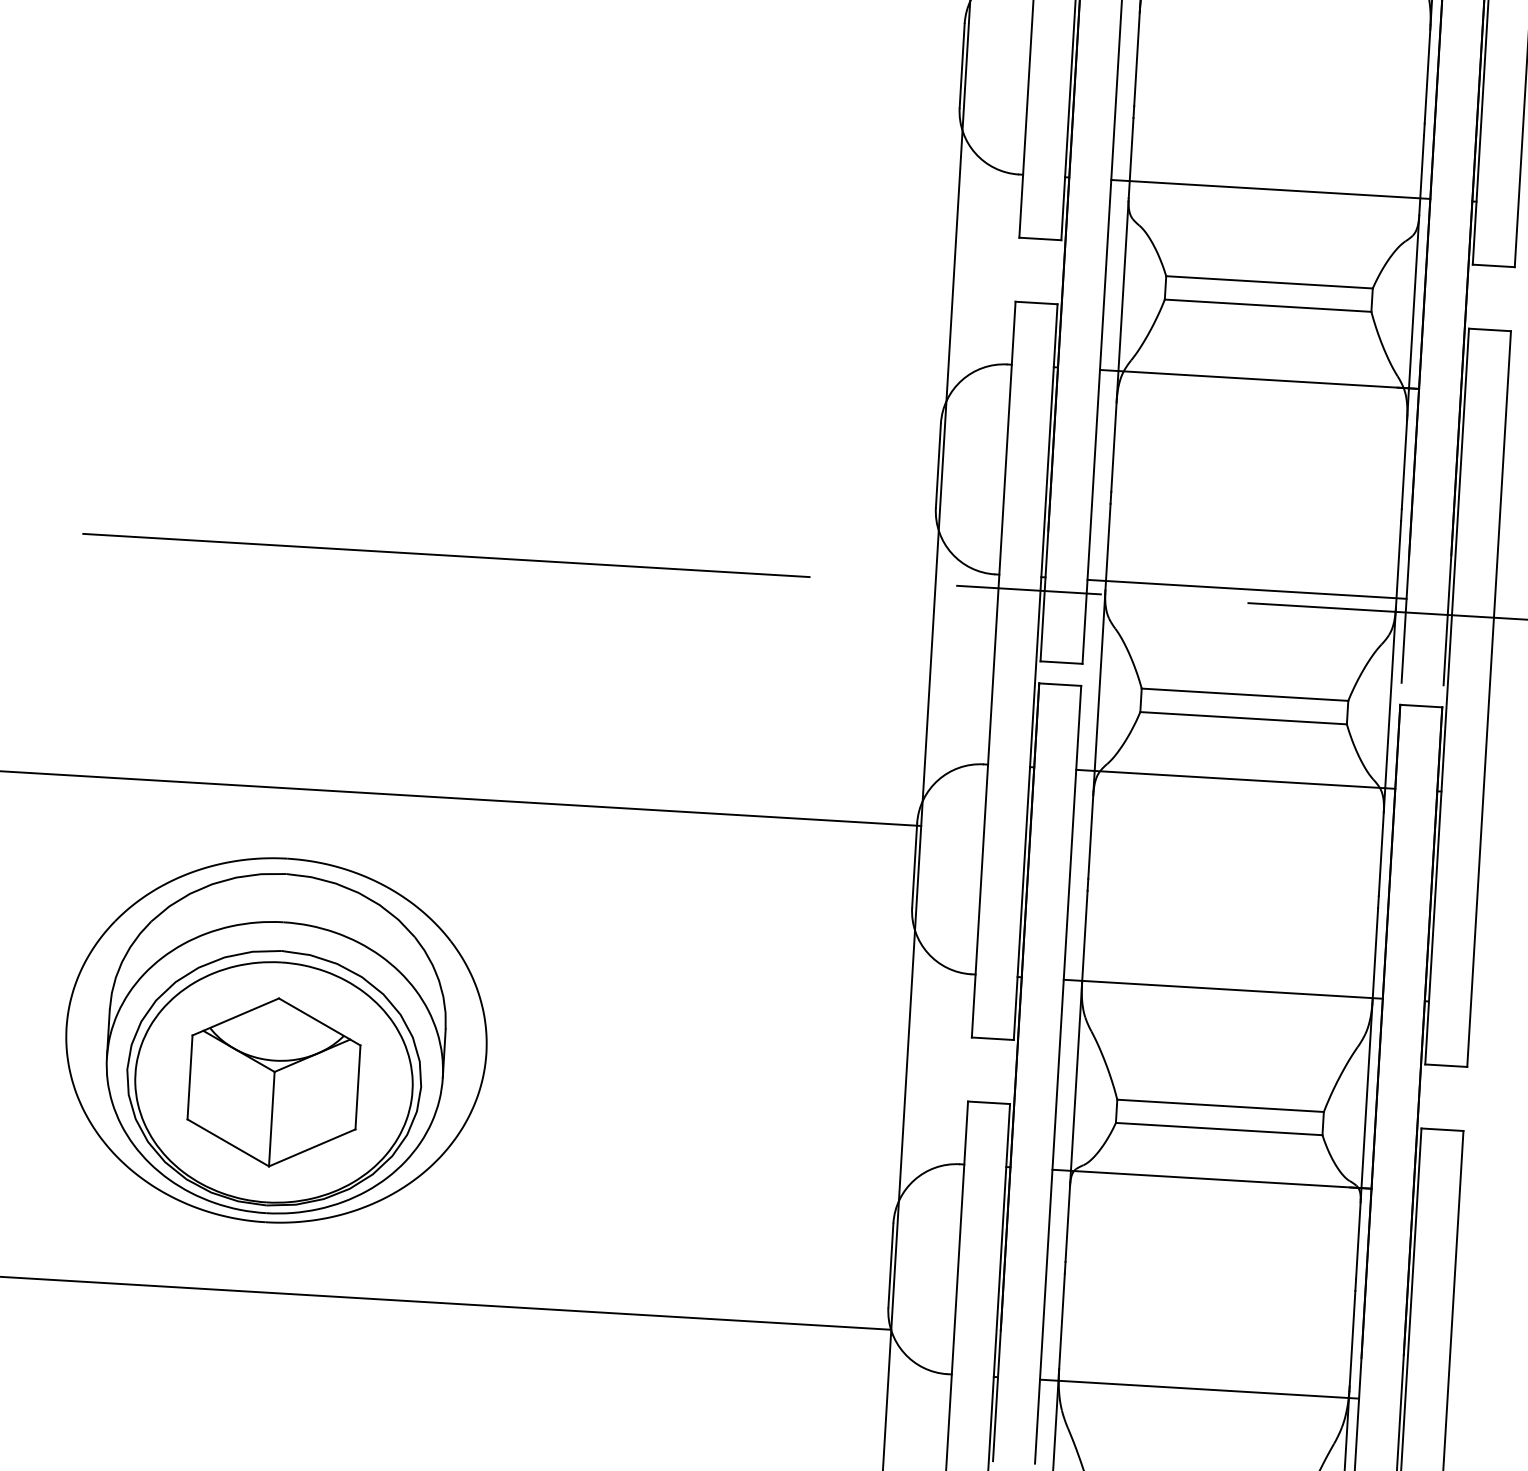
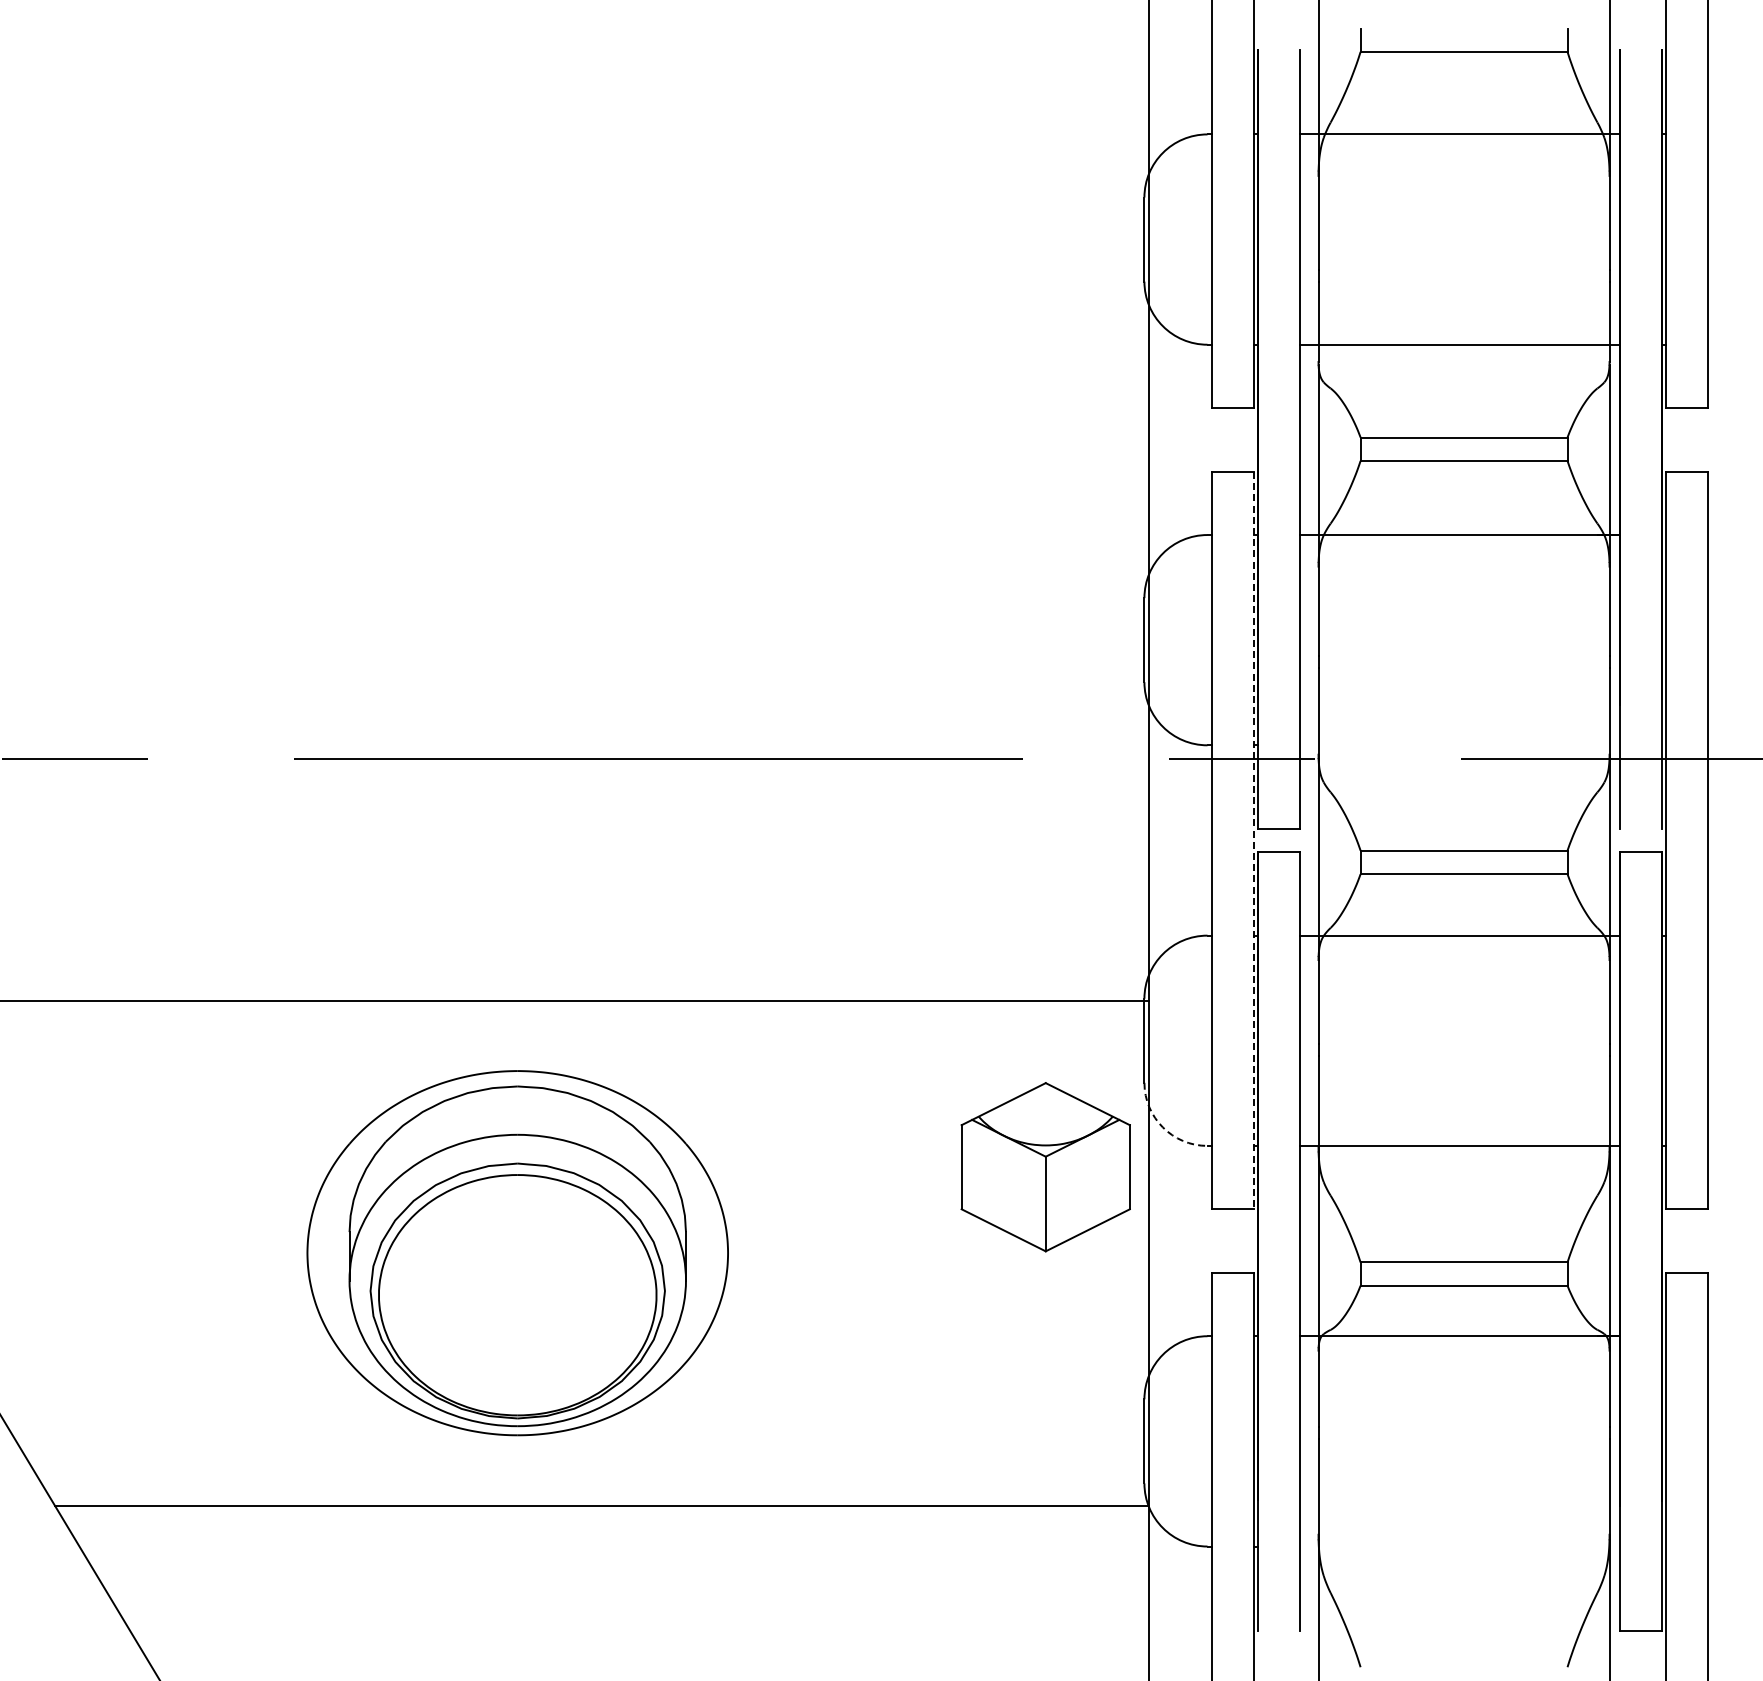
line: (1246, 589) -> (1459, 745), removed
line: (1035, 672) -> (1253, 840), solid -> dashed
arc: (927, 953) -> (1162, 1127), solid -> dashed
part: (273, 1082) -> (1045, 1167), moved
line: (1199, 1389) -> (1459, 1546), removed

